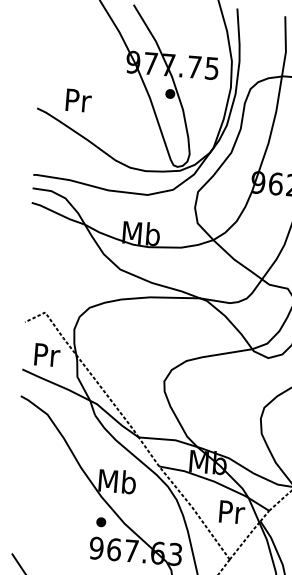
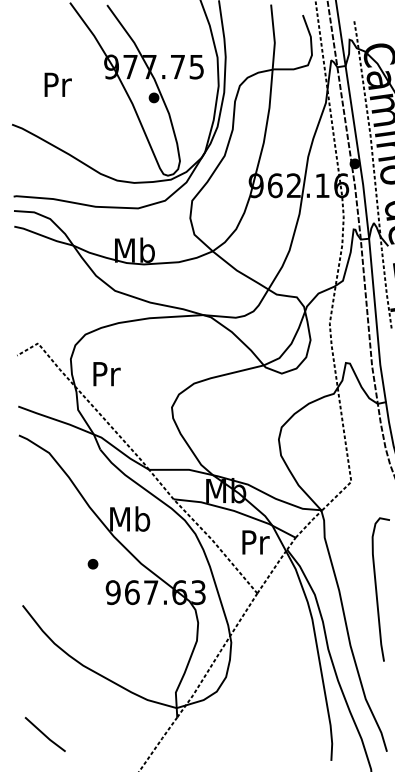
text: (78, 100) -> (57, 84), moved
text: (46, 355) -> (106, 374), moved
part: (100, 522) -> (92, 564), moved

